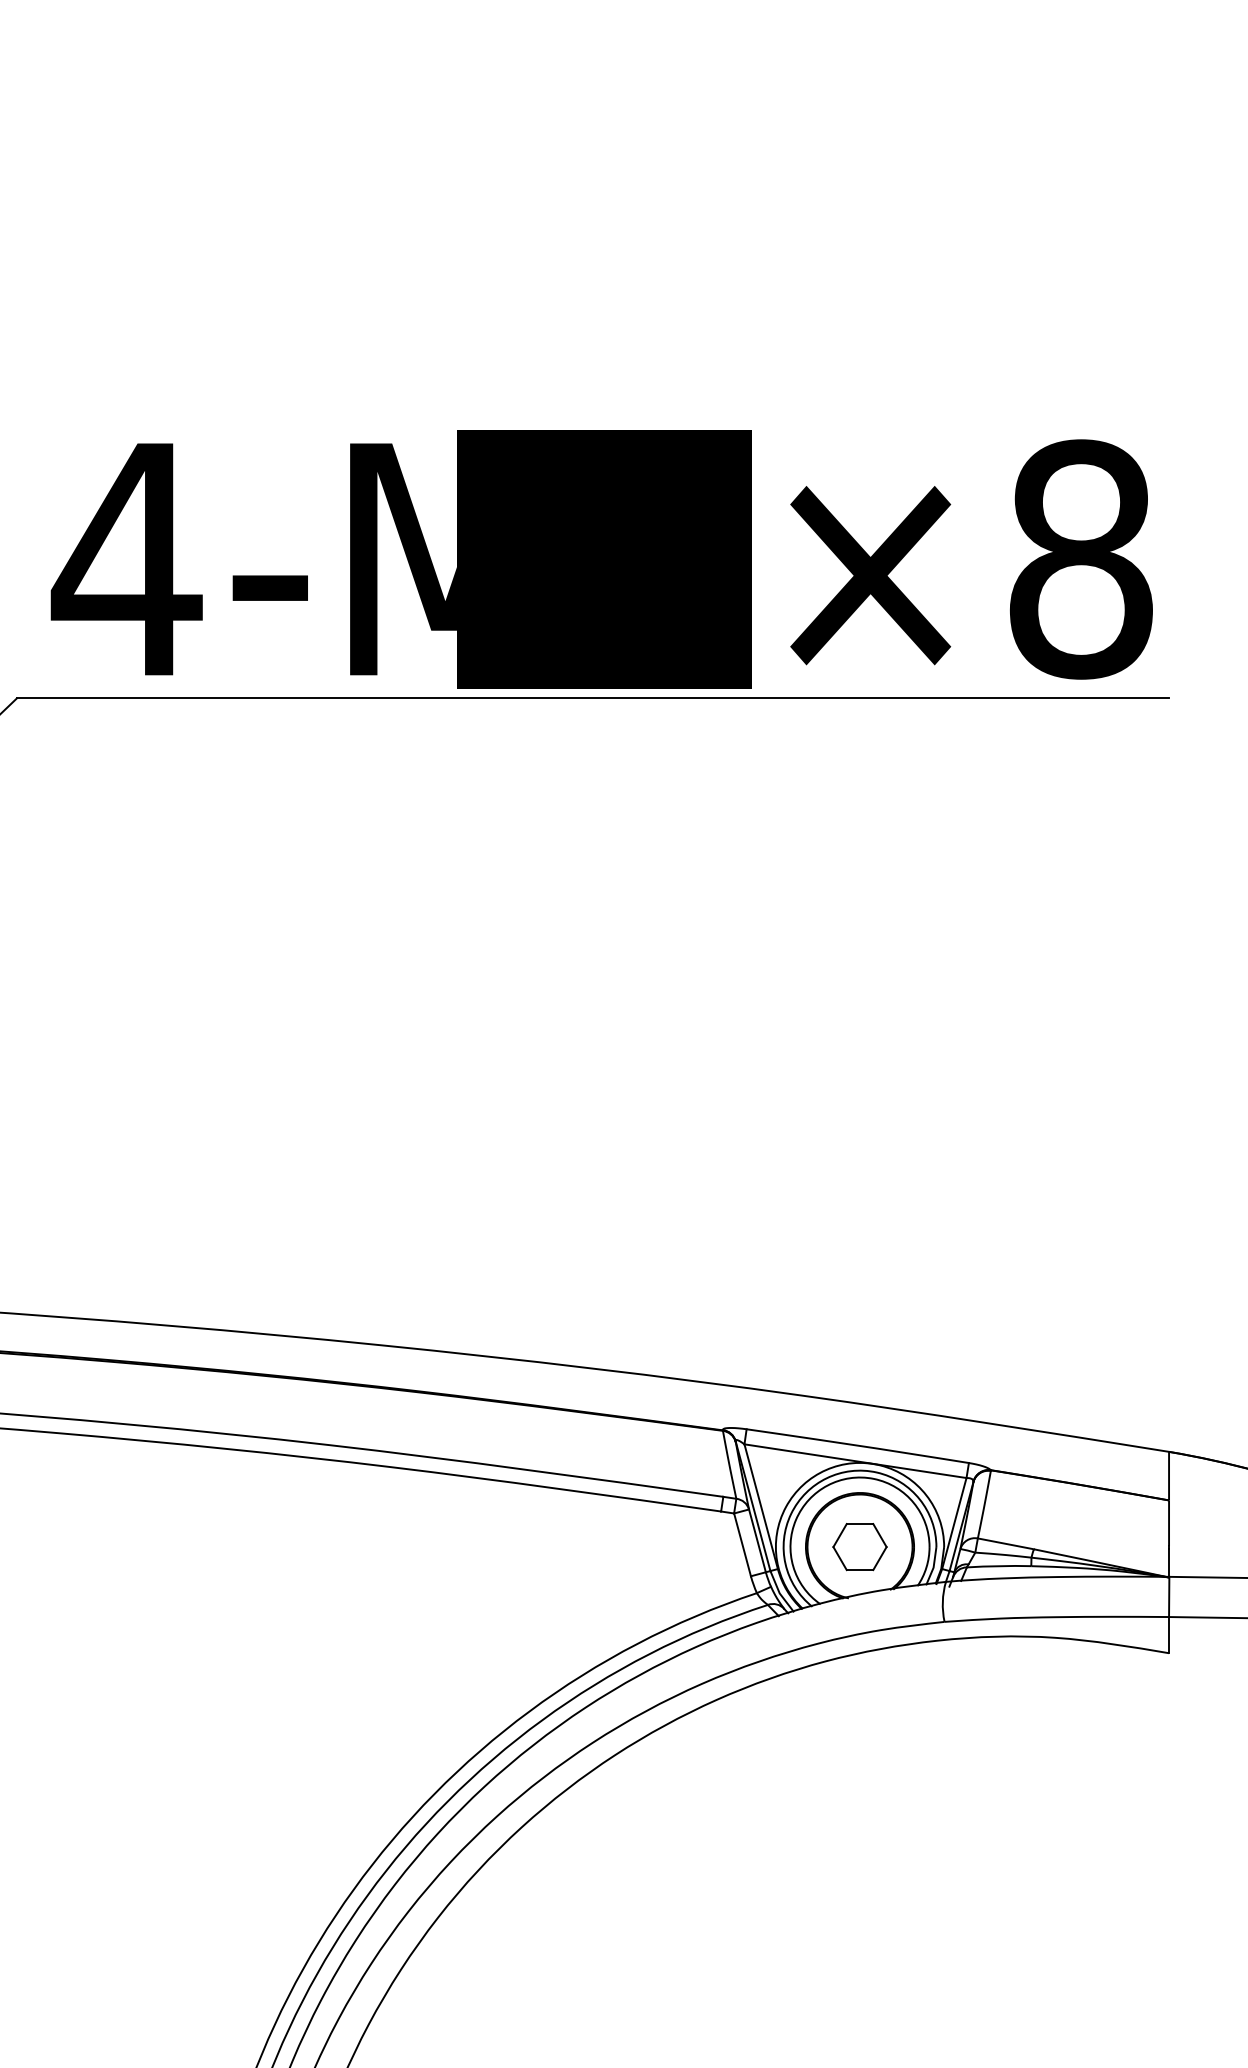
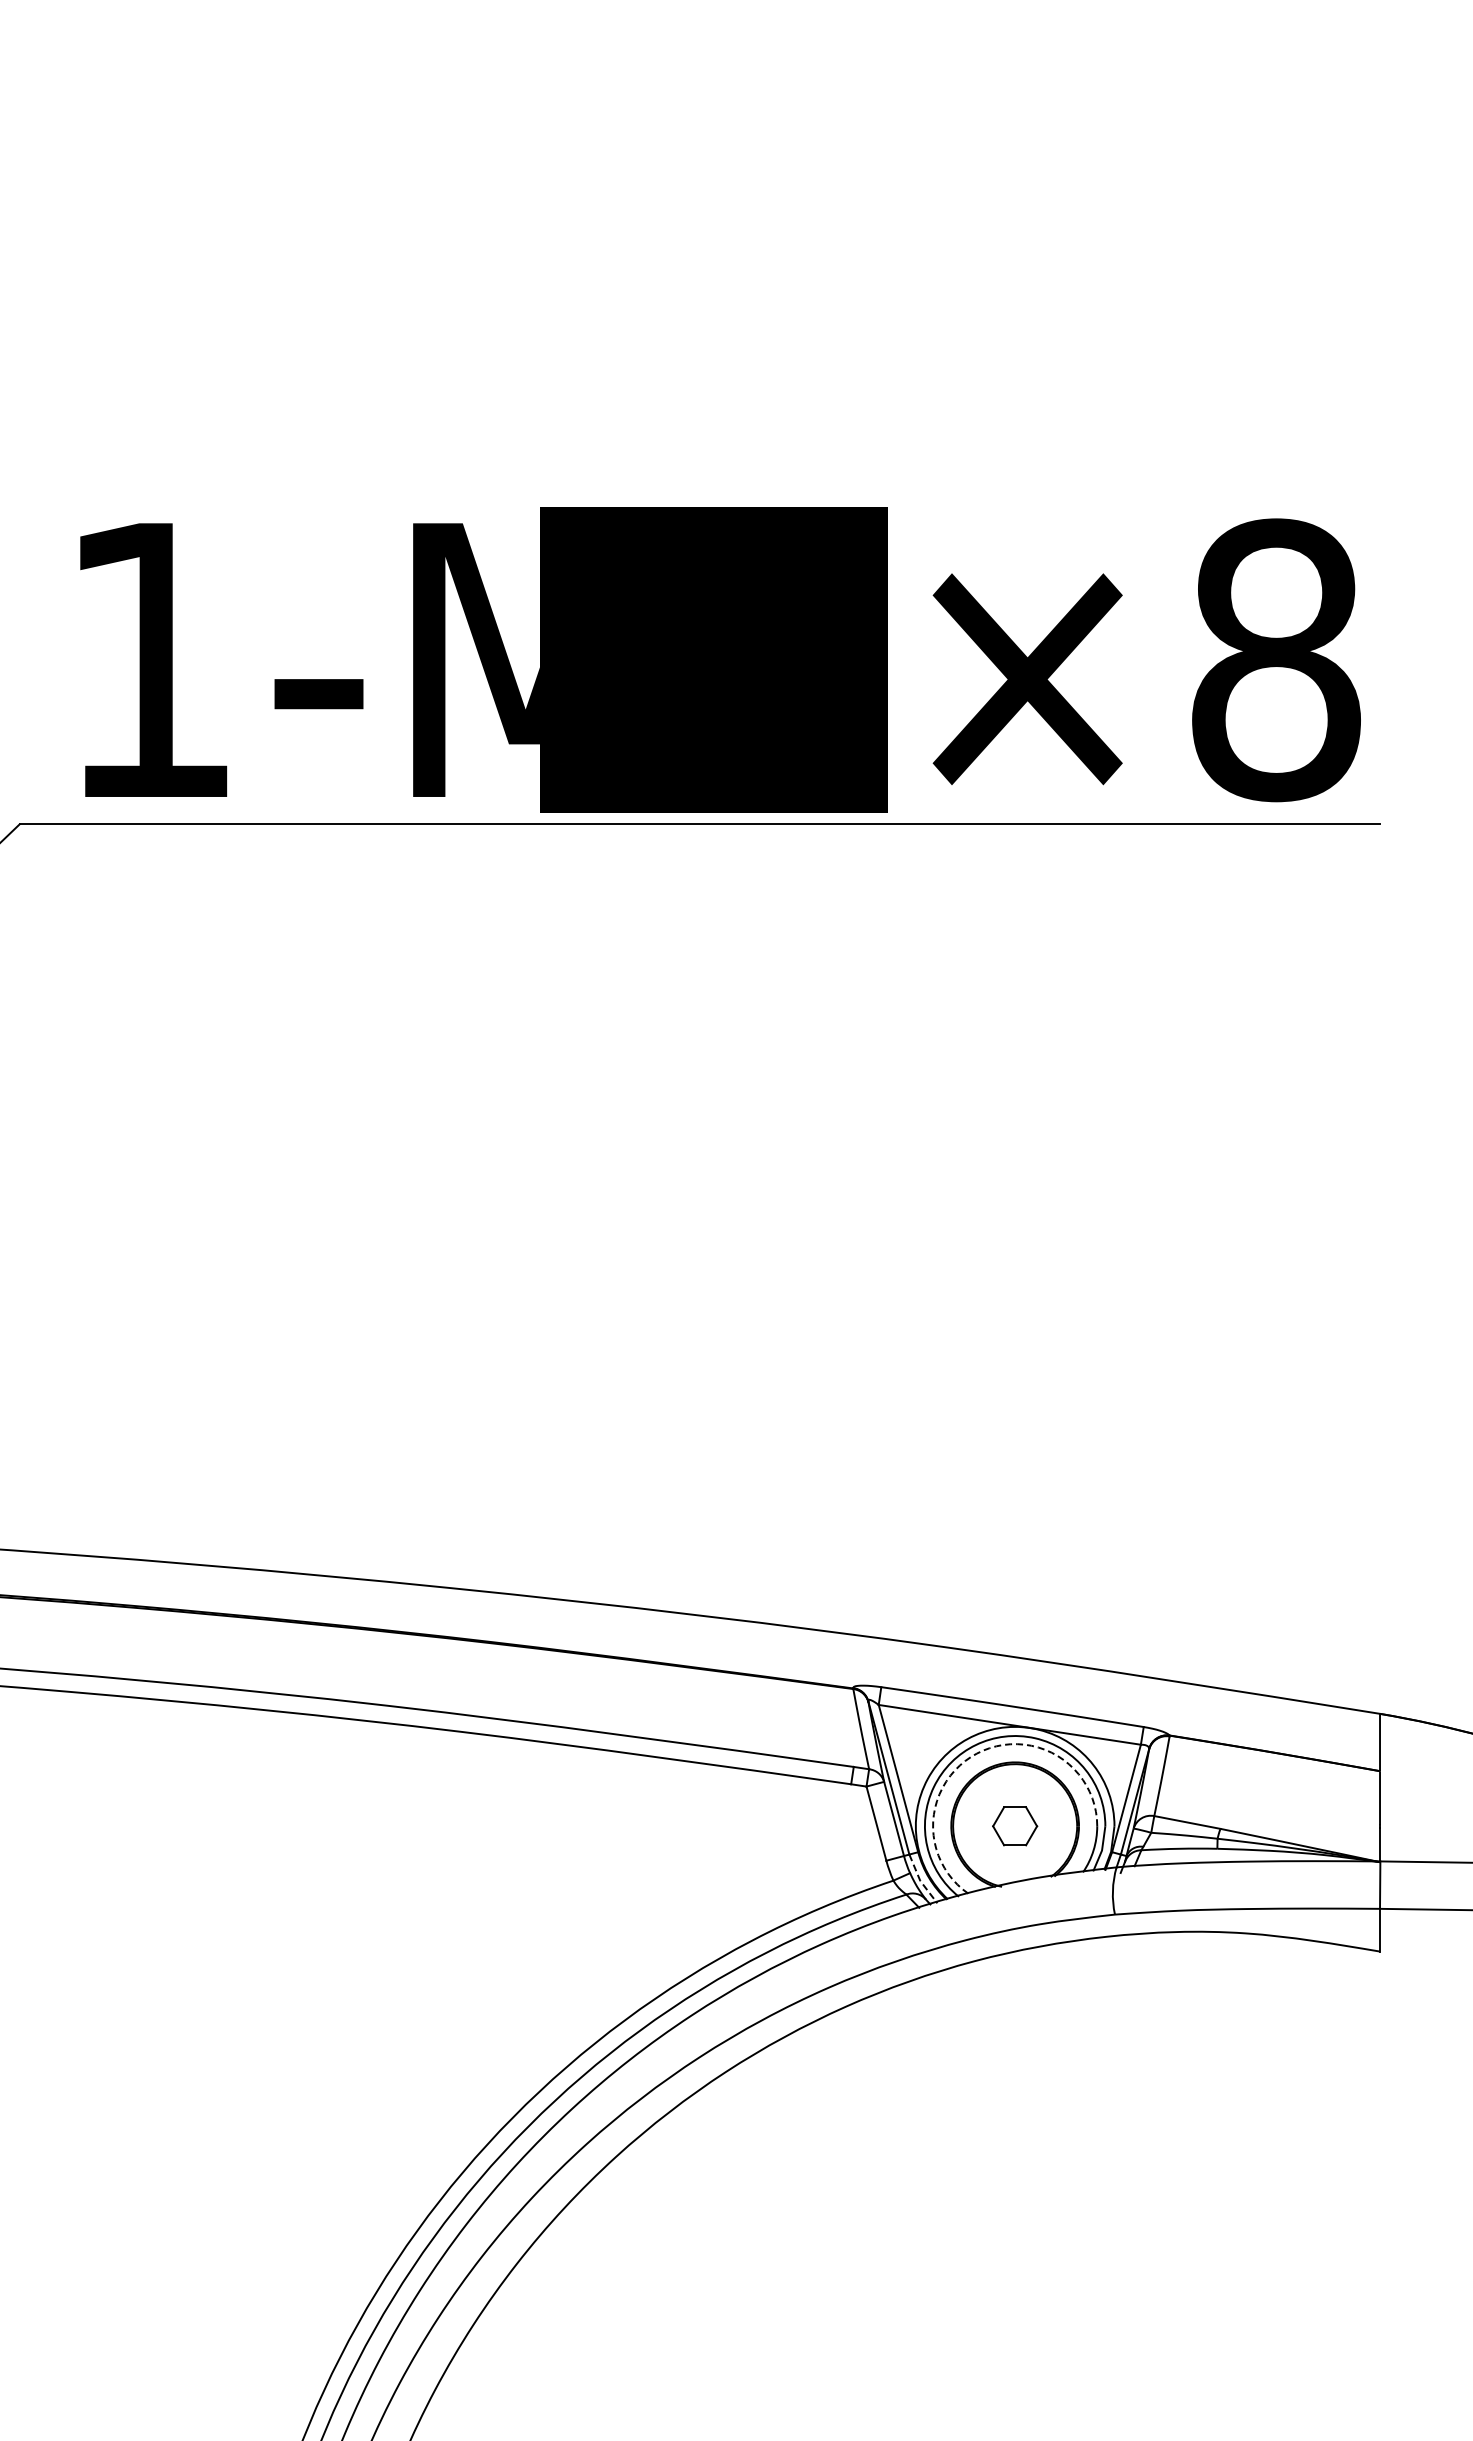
text: (126, 558) -> (149, 659), 4-M4×8 -> 1-M4×8
arc: (827, 1485) -> (976, 1753), solid -> dashed
part: (859, 1547) -> (1014, 1826), size x0.7
line: (779, 1593) -> (920, 1880), solid -> dashed

